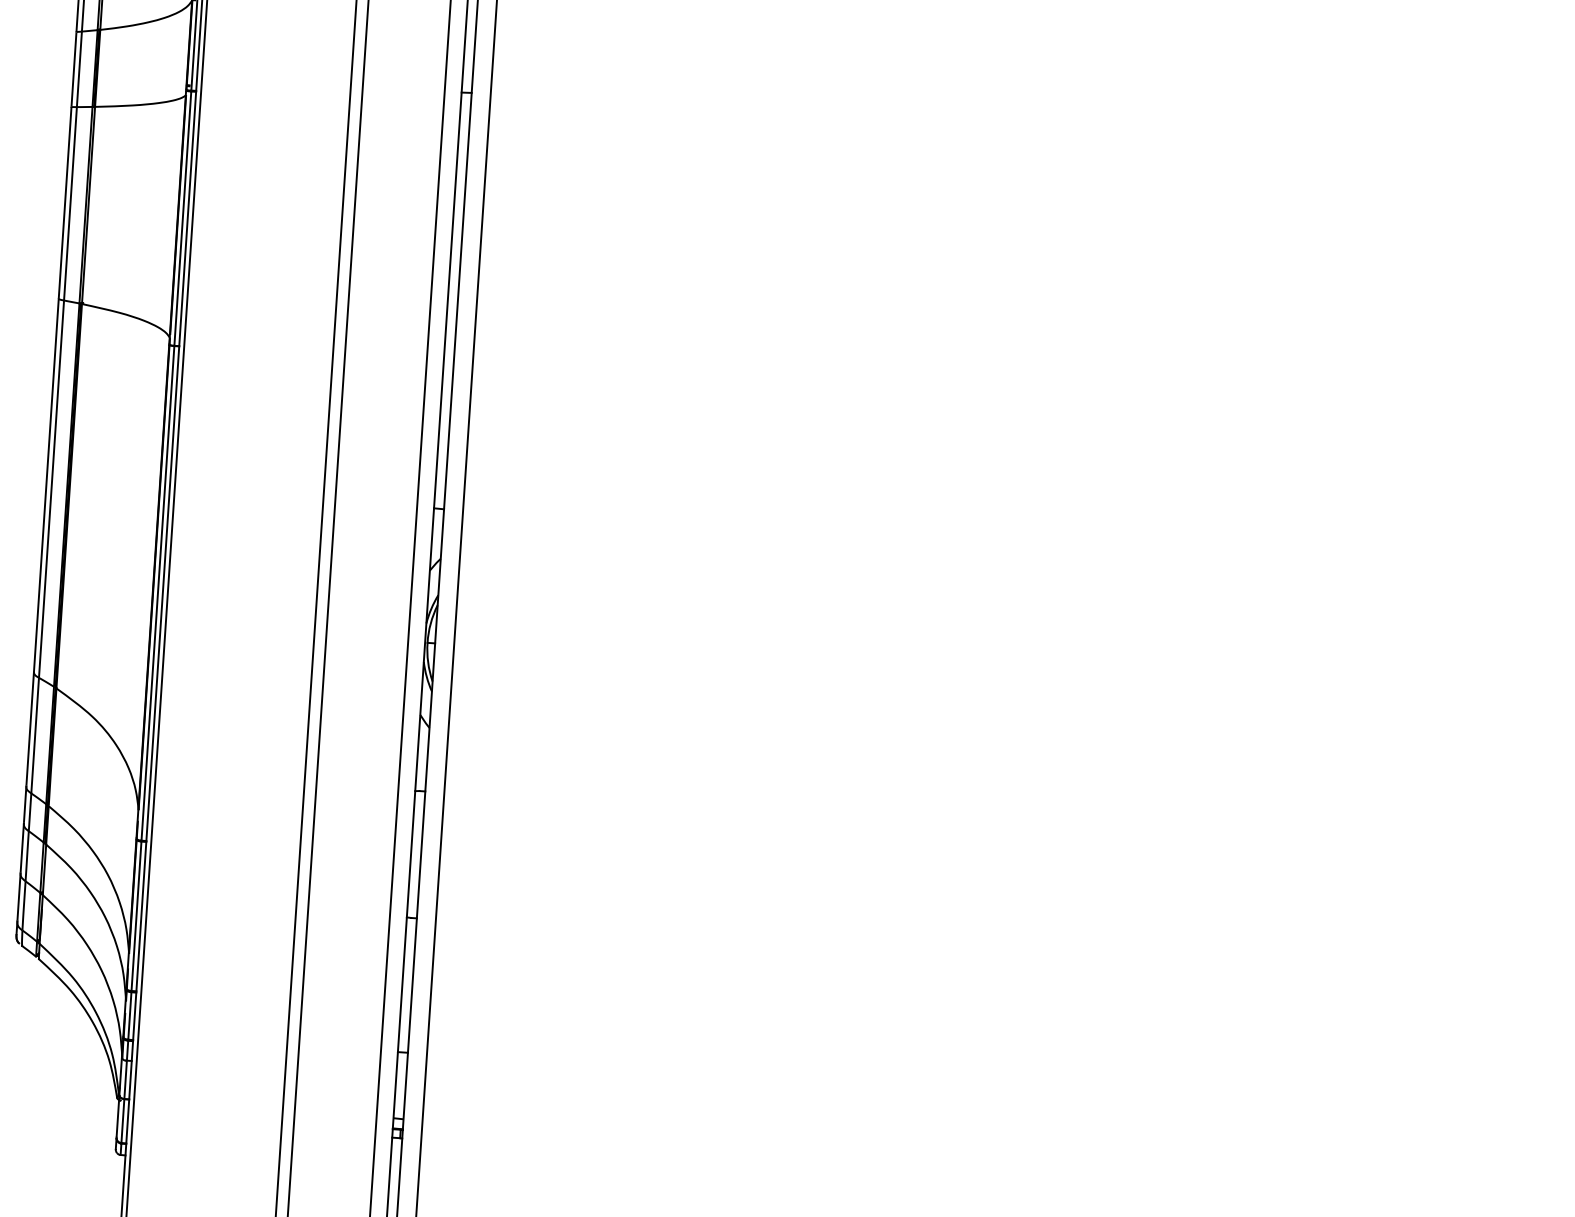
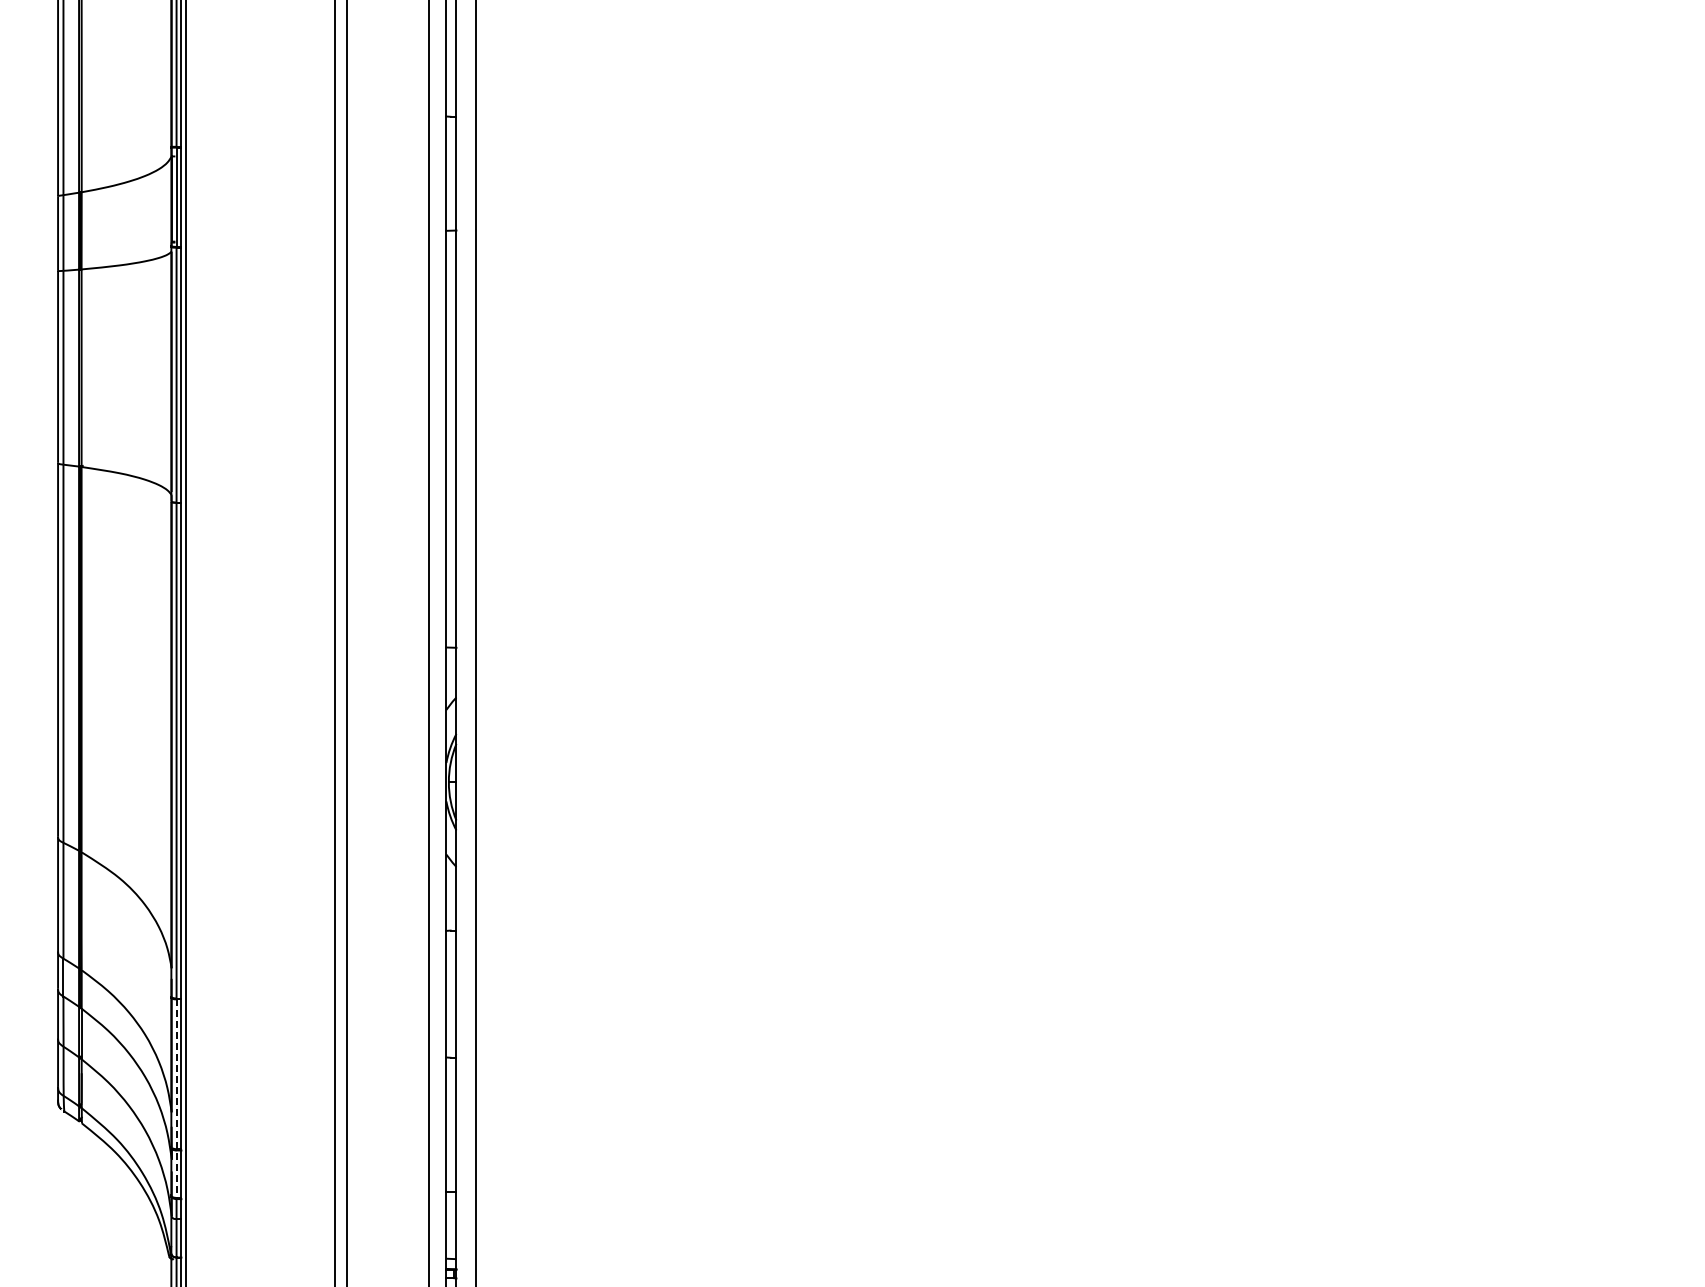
line: (134, 940) -> (176, 1098), solid -> dashed

